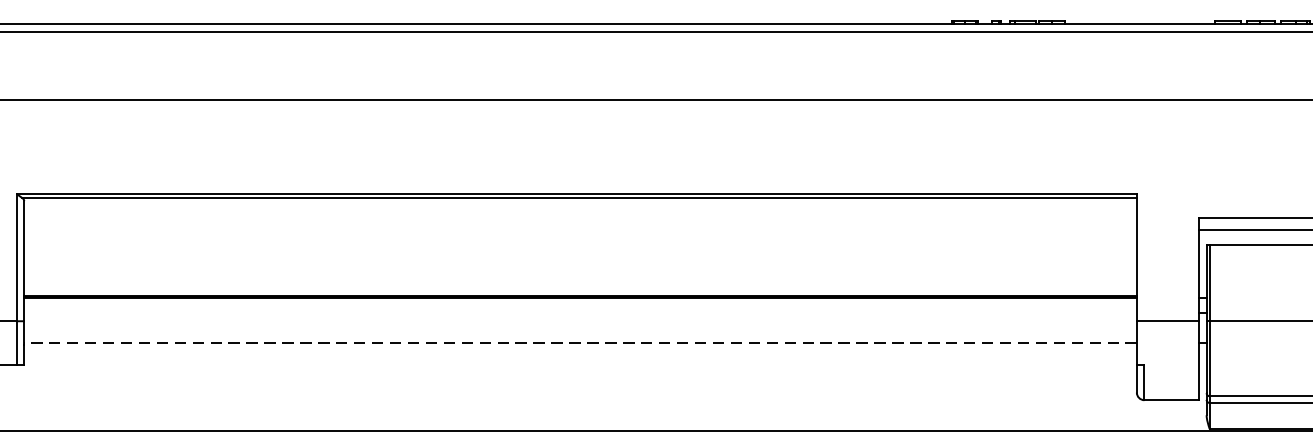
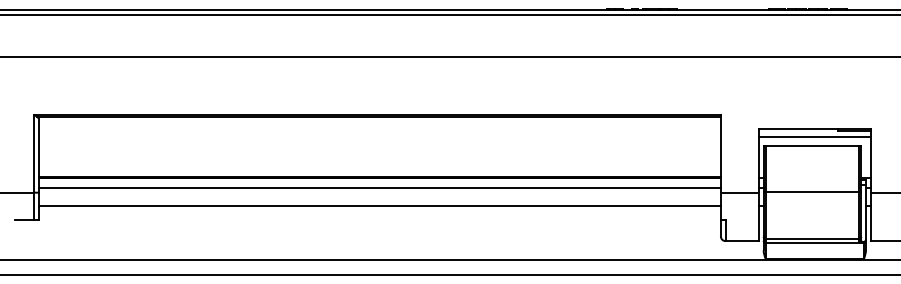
line: (580, 312) -> (379, 187), added
line: (580, 343) -> (379, 206), dashed -> solid

